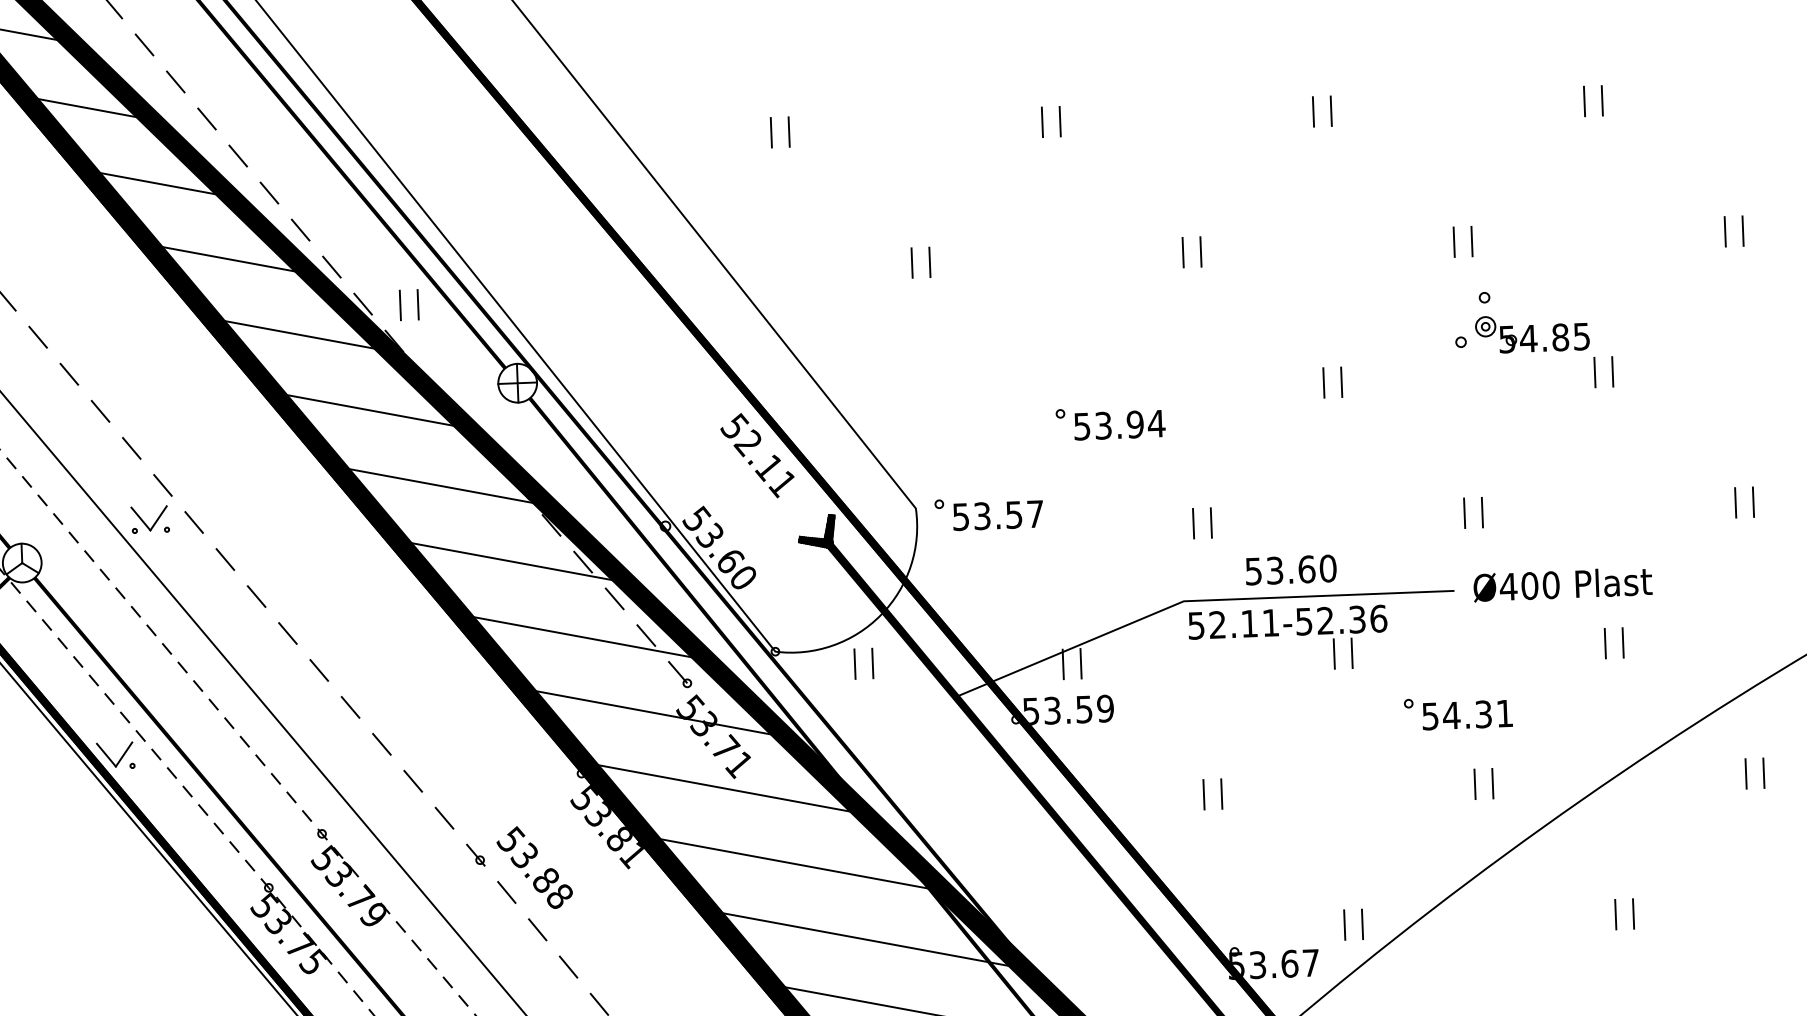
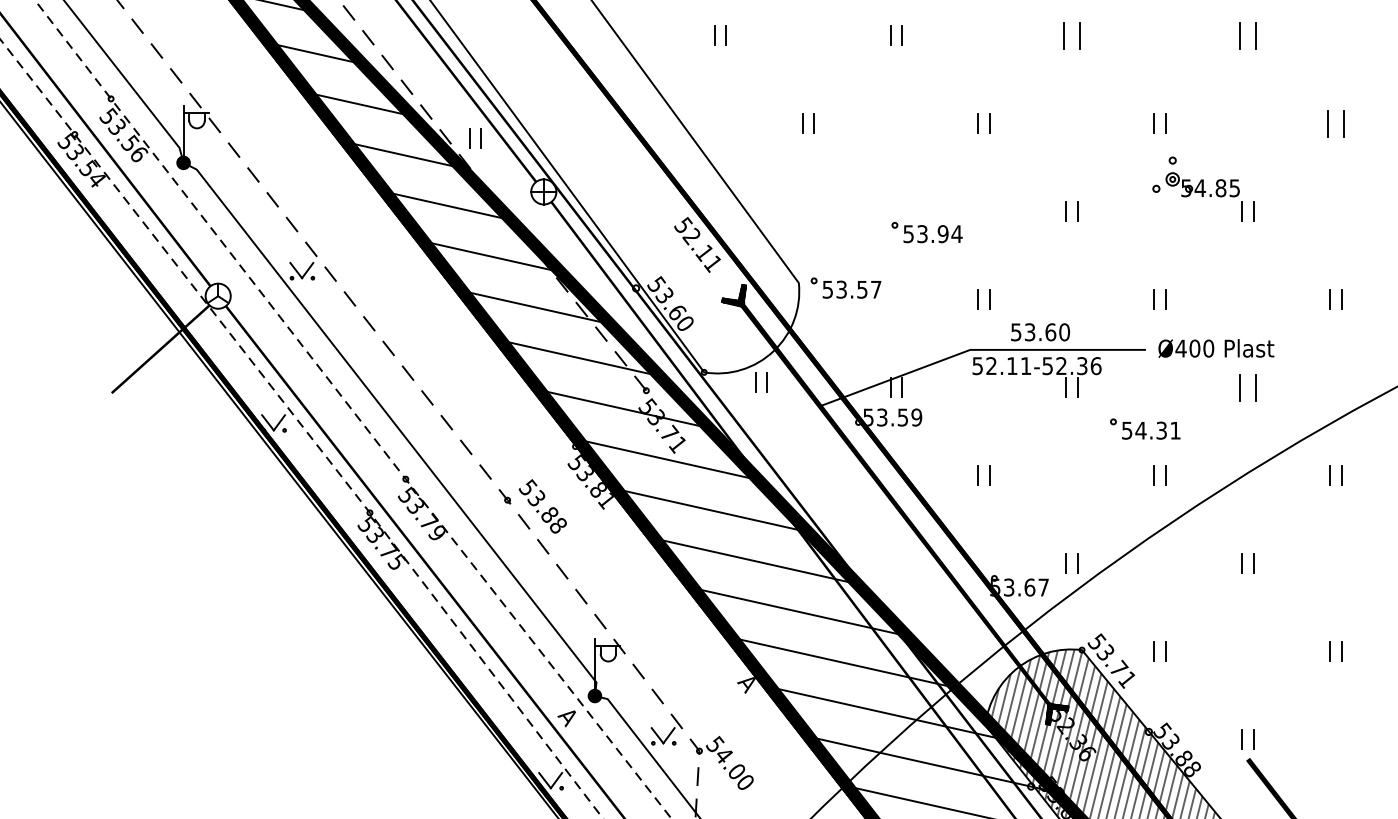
part: (1592, 100) -> (1247, 35), size x1.4
part: (1321, 111) -> (1071, 35), size x1.4
part: (1733, 230) -> (1335, 123), size x1.4
part: (1613, 642) -> (1247, 387), size x1.4

